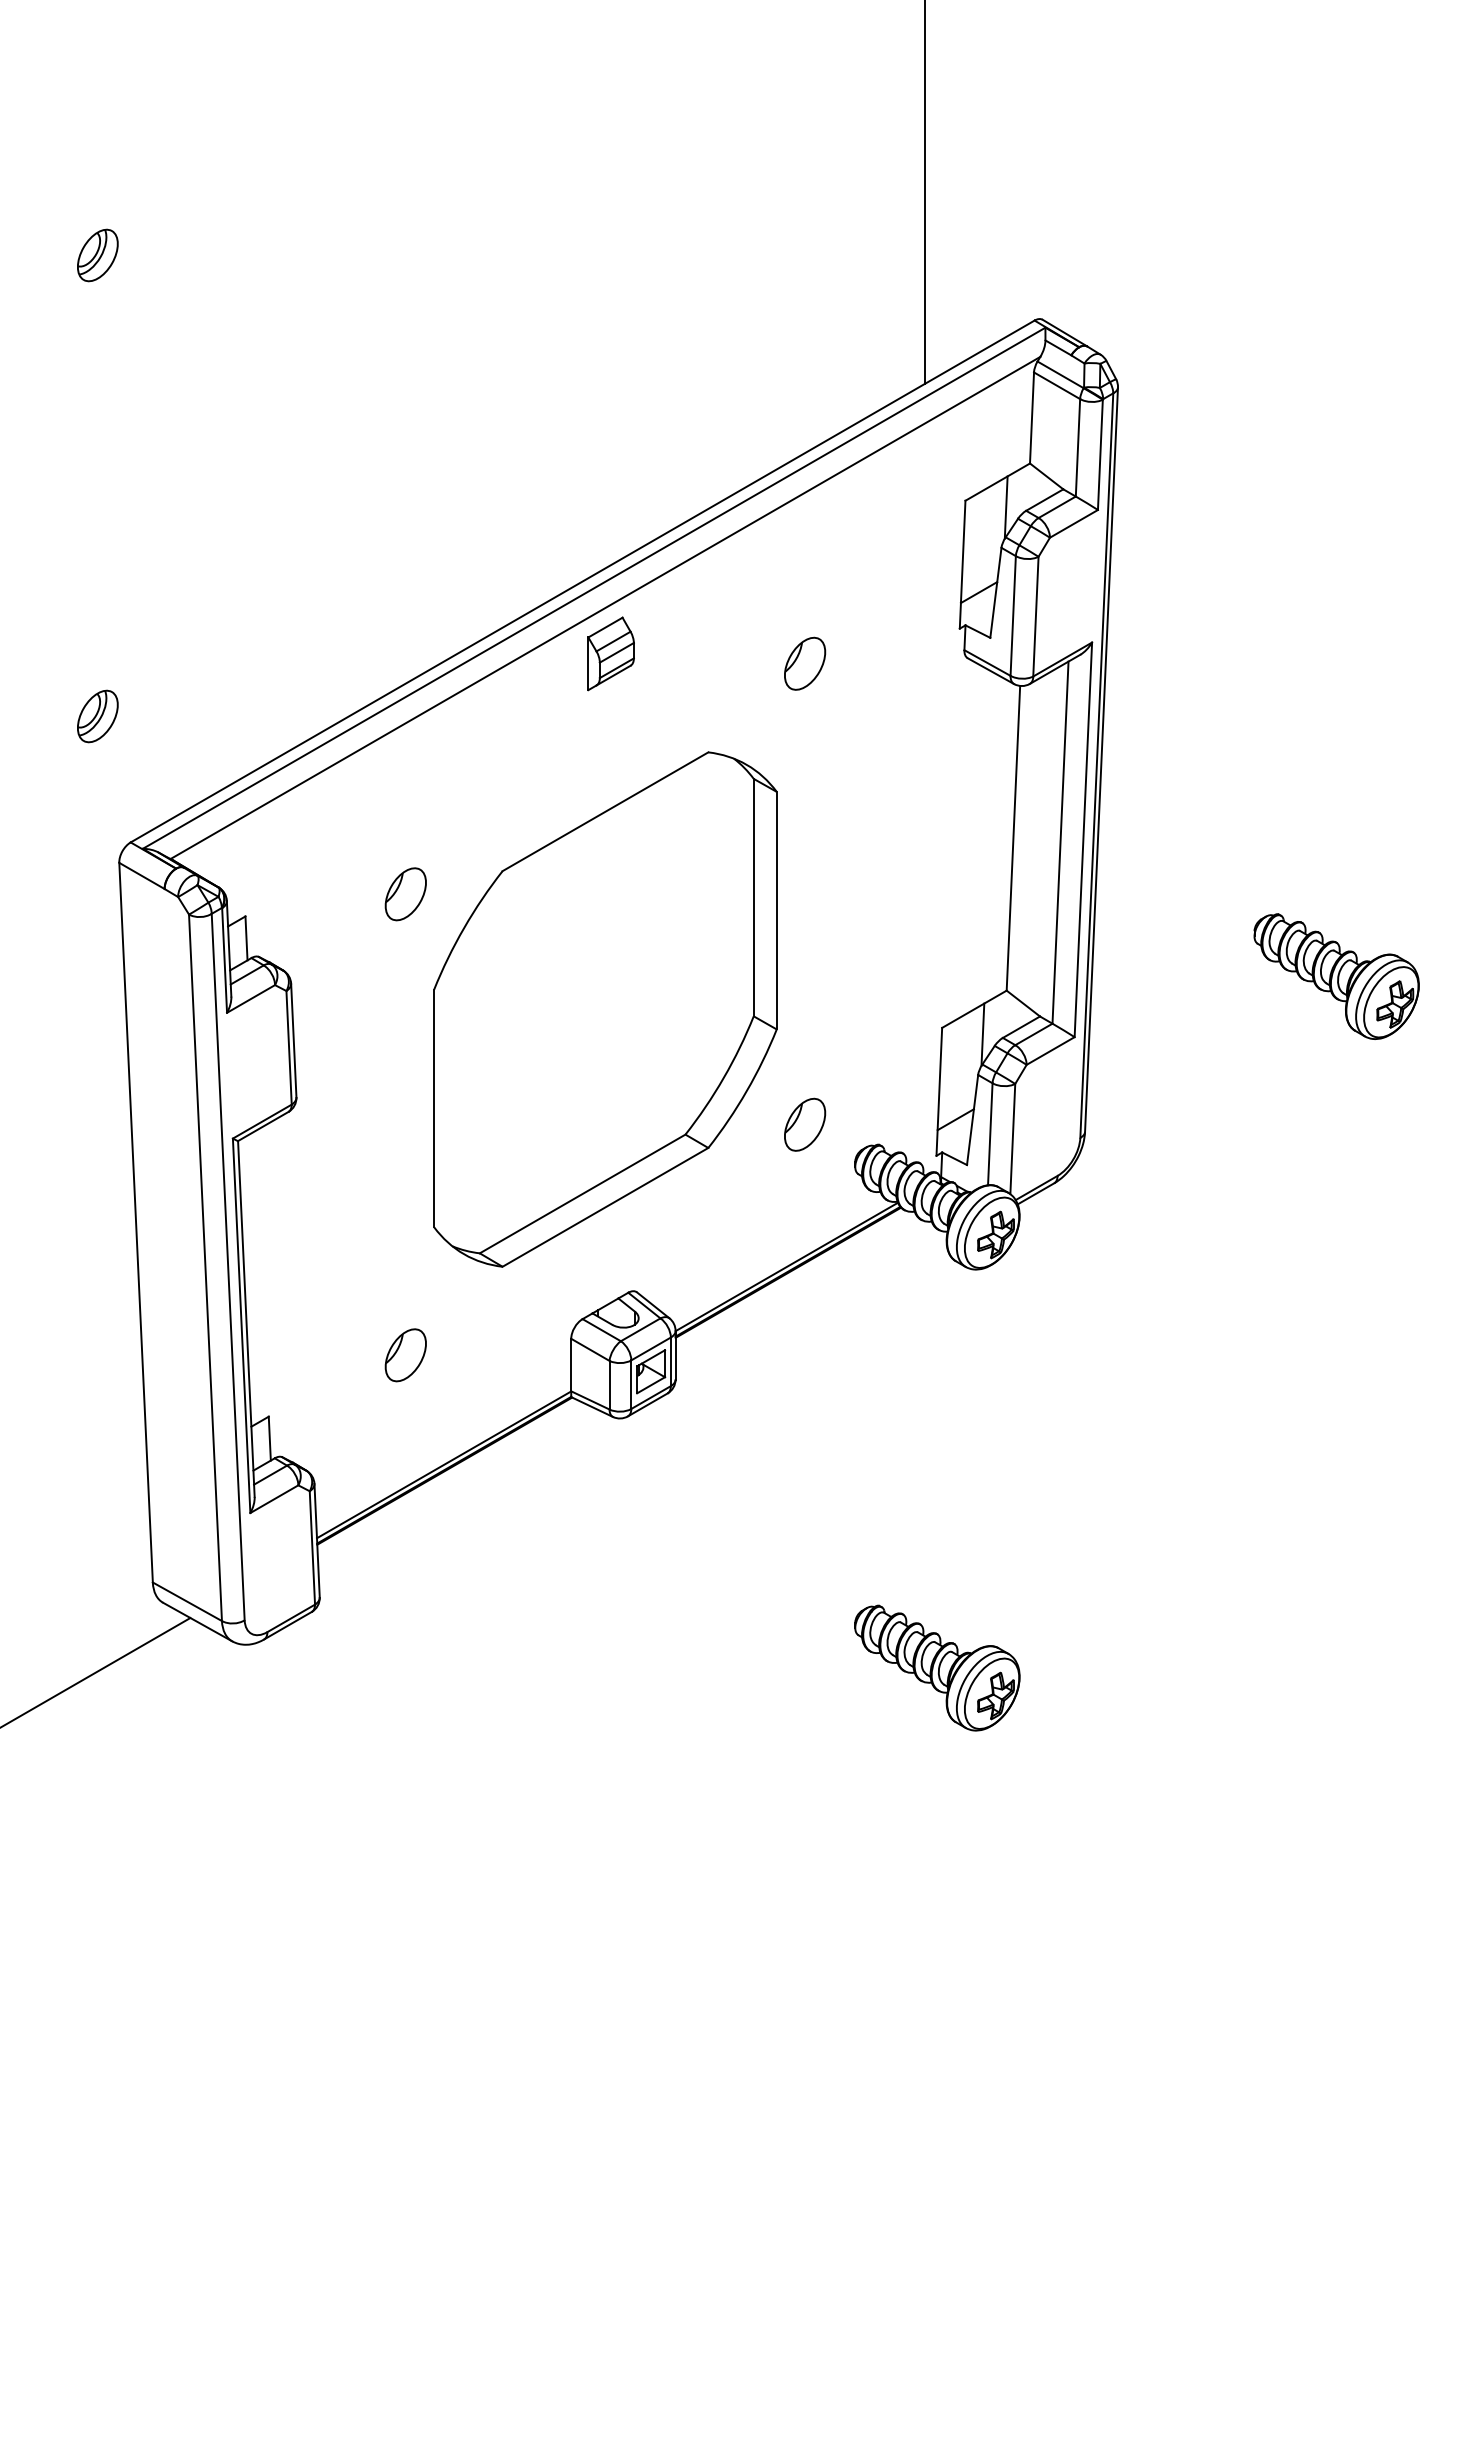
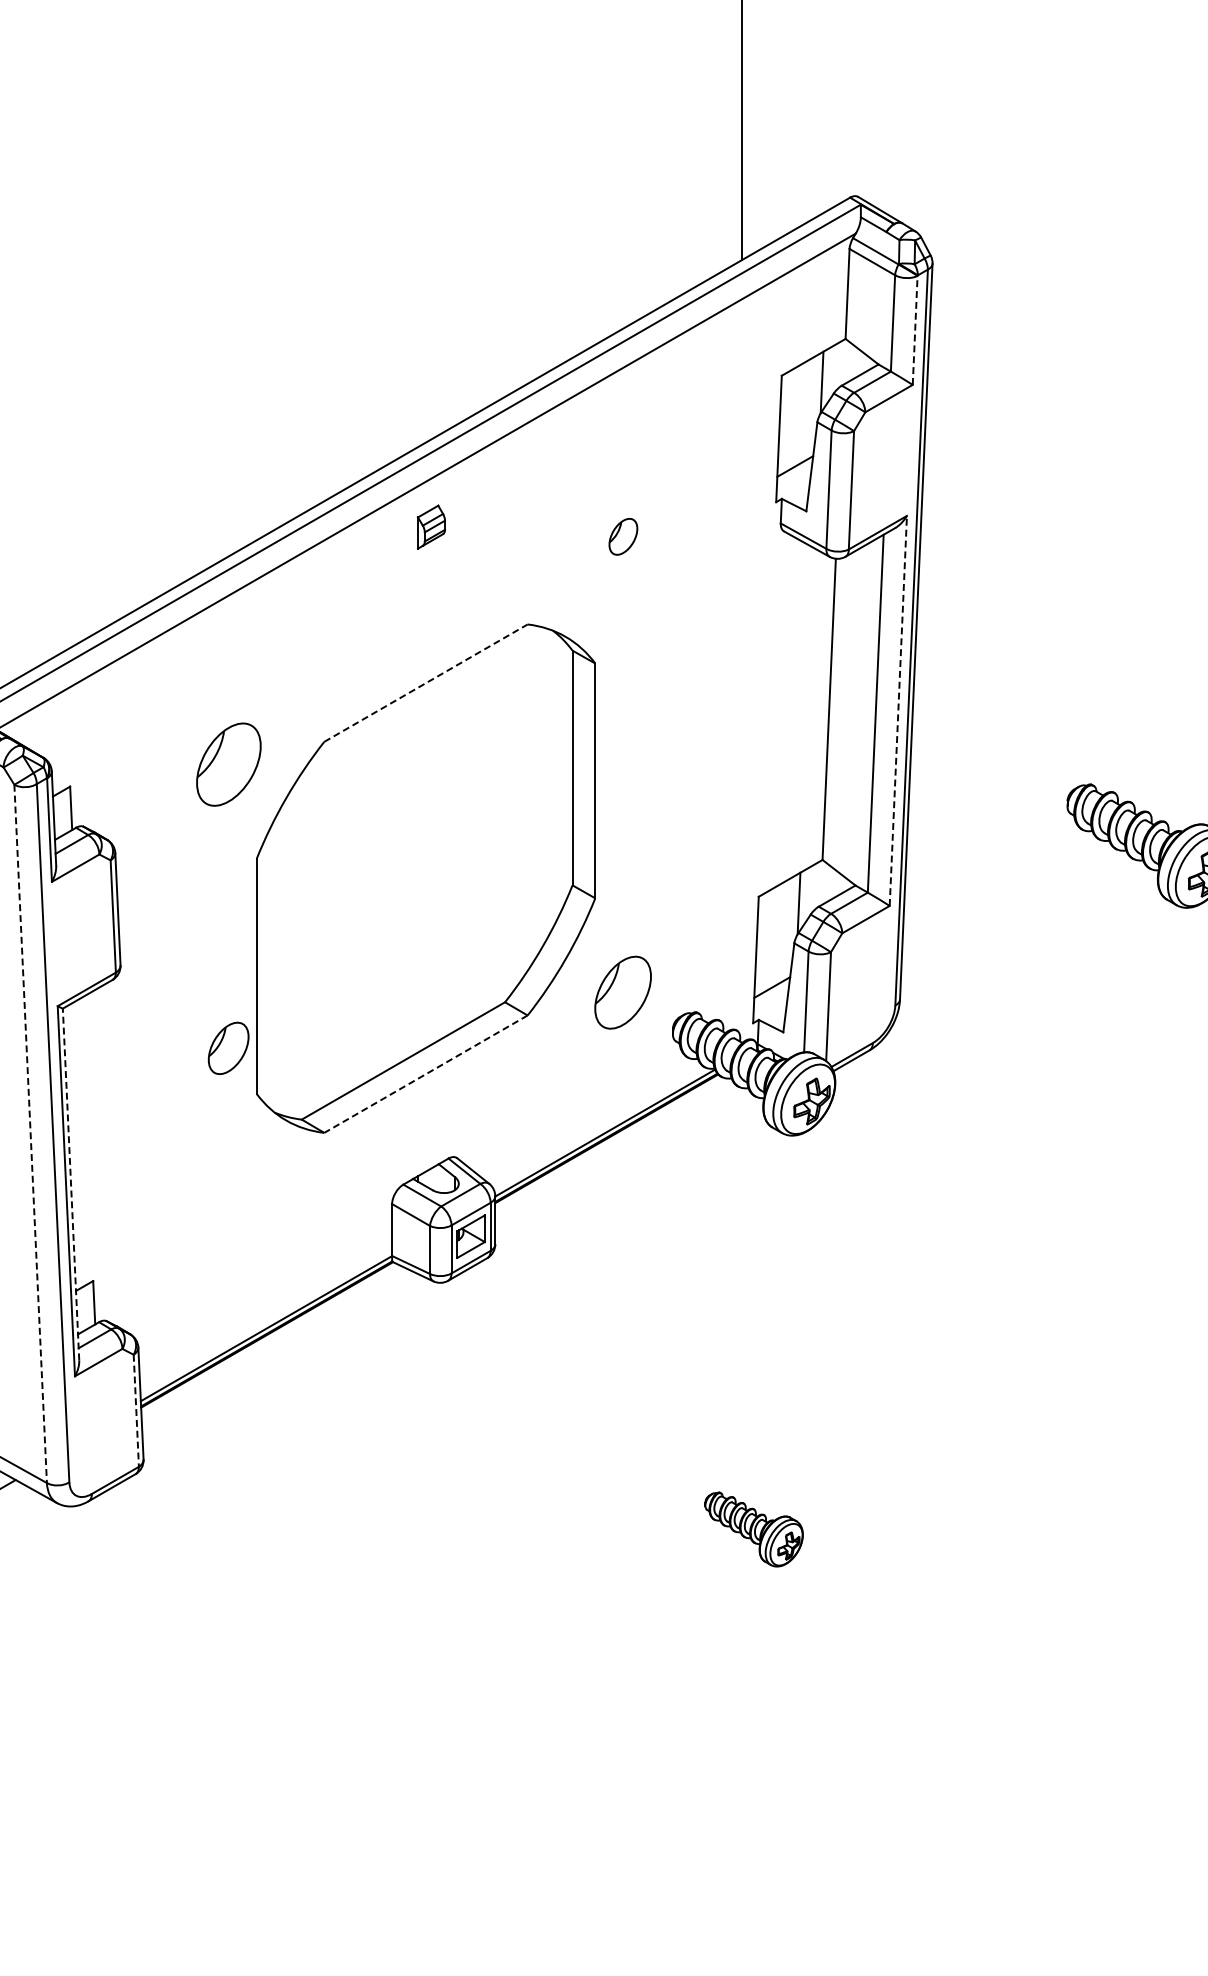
line: (1100, 454) -> (915, 330), solid -> dashed
part: (610, 653) -> (430, 526), size x0.6
part: (805, 663) -> (623, 536), size x0.7
line: (605, 811) -> (426, 682), solid -> dashed
line: (1083, 839) -> (898, 710), solid -> dashed
part: (405, 894) -> (228, 764), size x1.6
part: (805, 1124) -> (623, 992), size x1.4
line: (605, 1207) -> (426, 1074), solid -> dashed
line: (205, 1267) -> (30, 1133), solid -> dashed
line: (246, 1318) -> (71, 1184), solid -> dashed
part: (405, 1355) -> (228, 1048), moved
line: (312, 1547) -> (136, 1410), solid -> dashed
part: (937, 1667) -> (754, 1528), size x0.6

